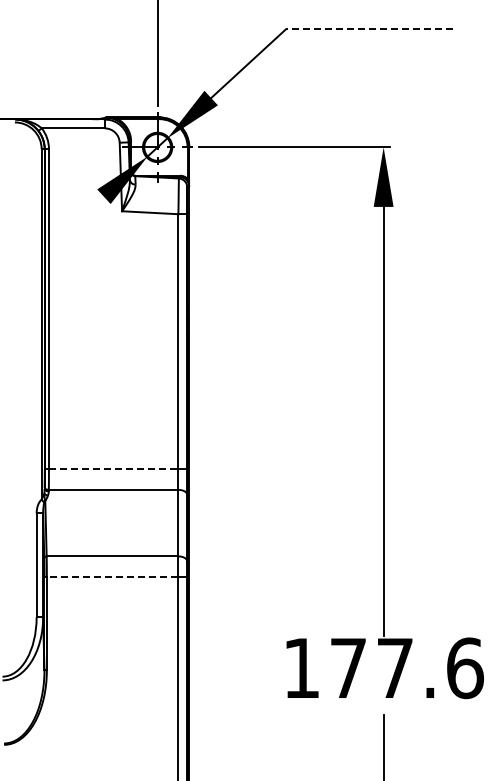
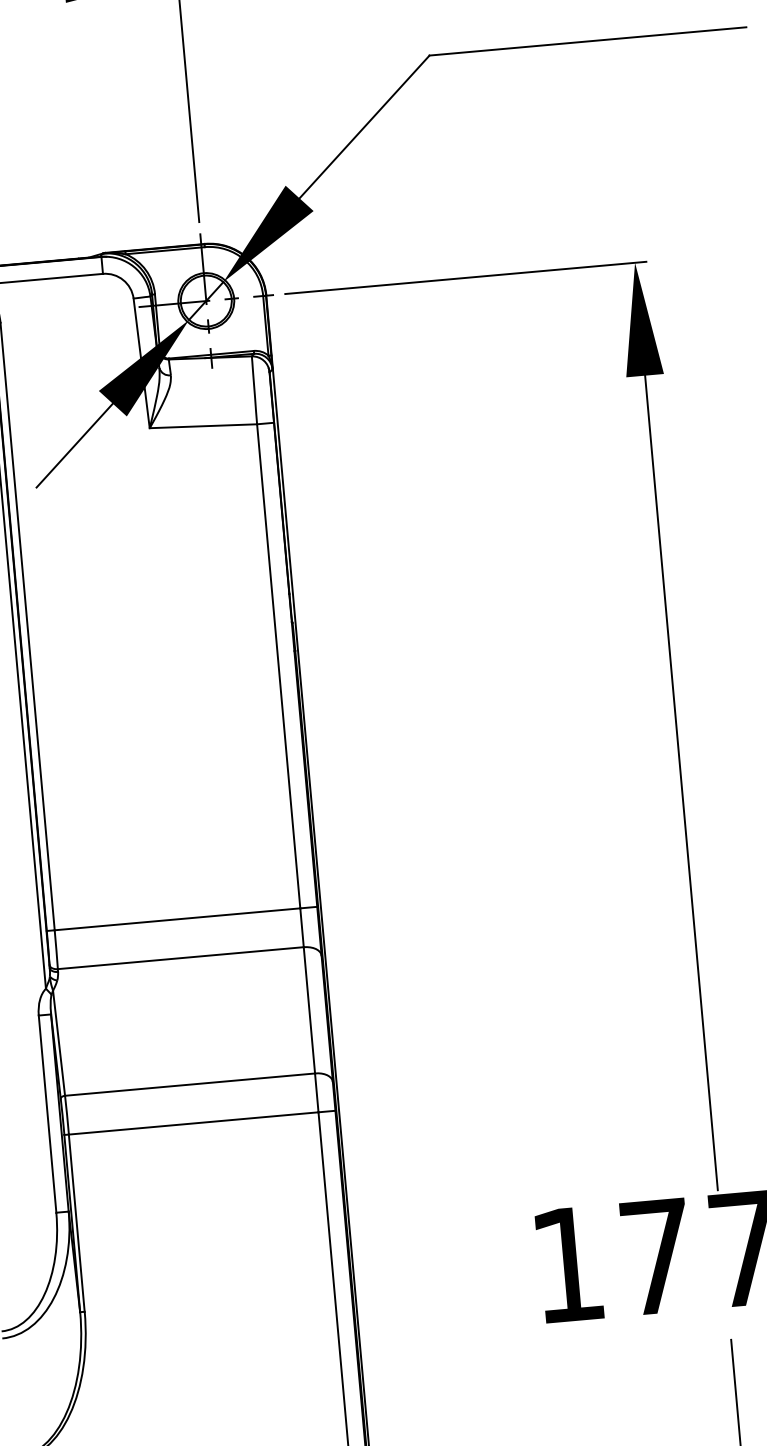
line: (368, 29) -> (586, 41), dashed -> solid
line: (81, 216) -> (73, 444), added
line: (113, 469) -> (177, 919), dashed -> solid
line: (112, 576) -> (193, 1122), dashed -> solid

